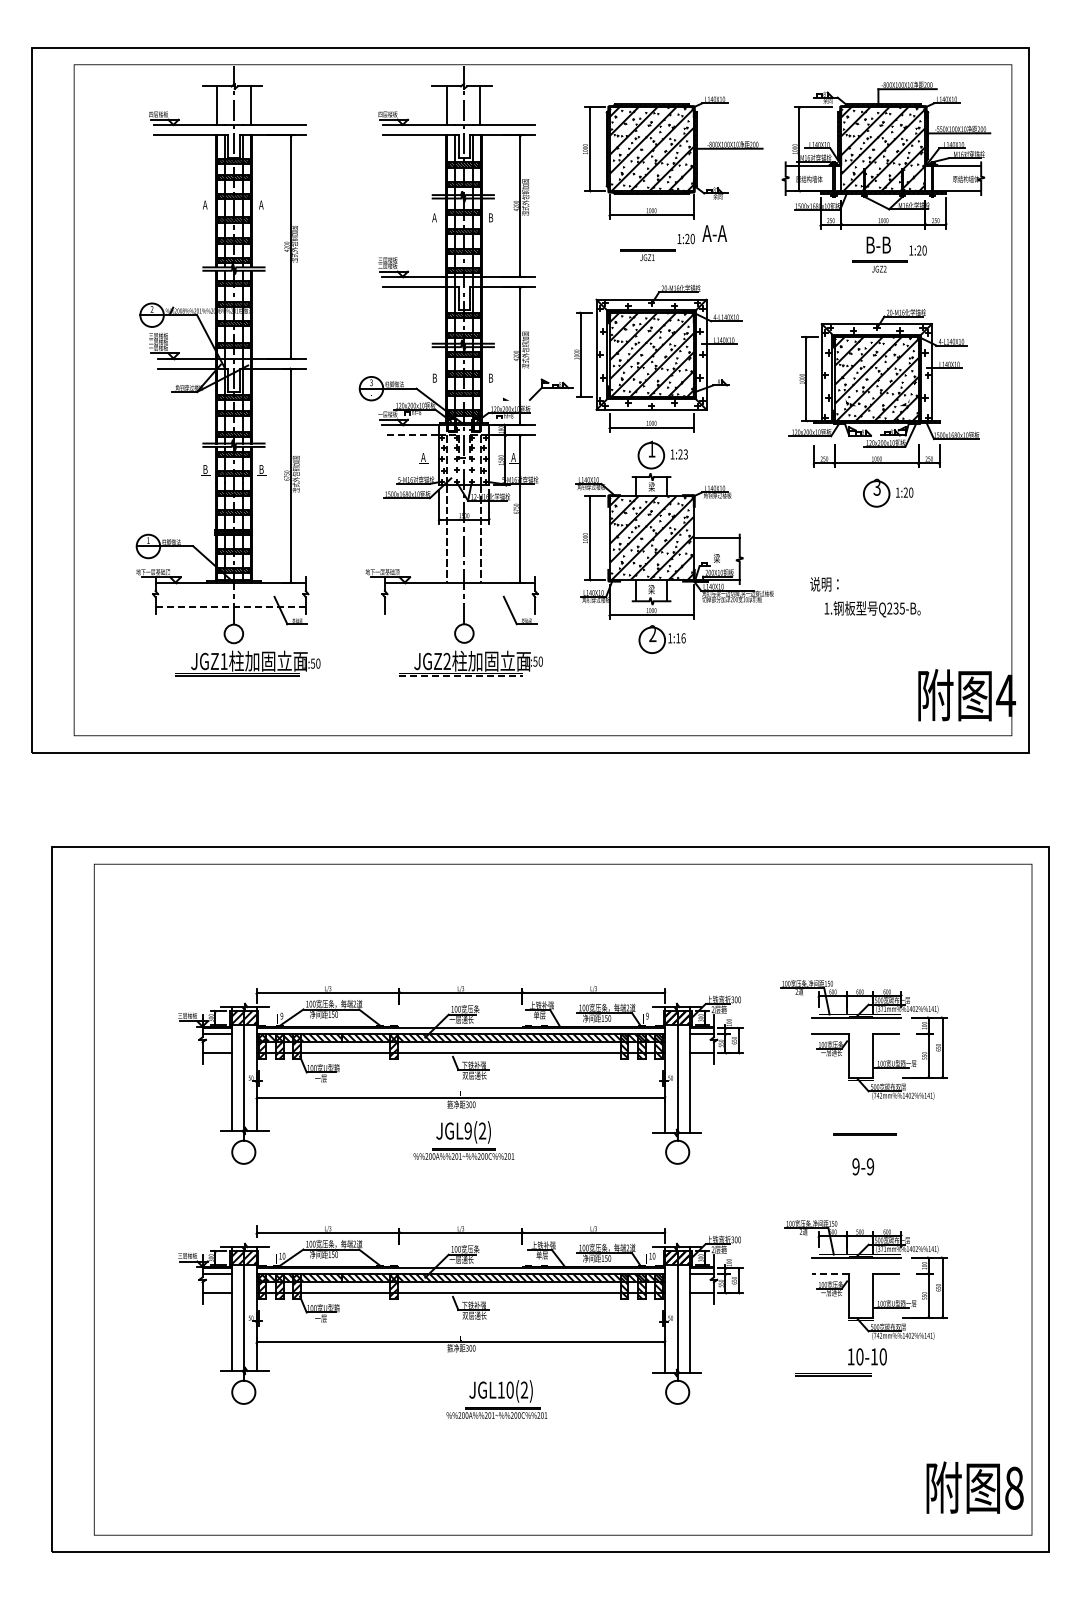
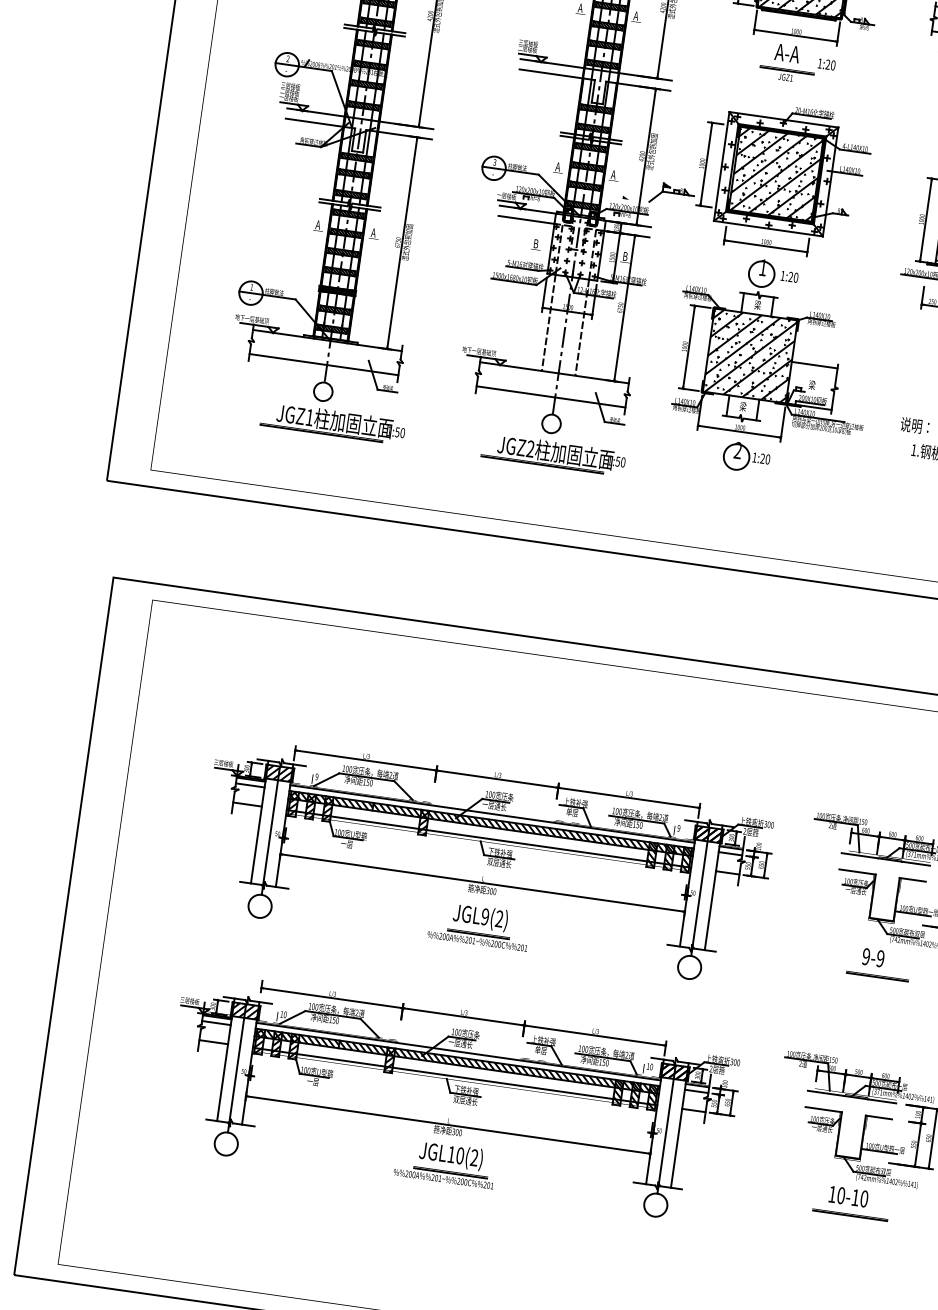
text: (490, 217) -> (636, 15), B -> A
text: (714, 233) -> (787, 53), moved
text: (434, 377) -> (558, 166), B -> A
text: (490, 377) -> (613, 174), B -> A
line: (410, 435) -> (526, 220), dashed -> solid
text: (685, 454) -> (795, 277), 1:23 -> 1:20
text: (423, 457) -> (535, 243), A -> B
text: (513, 457) -> (624, 256), A -> B
text: (204, 469) -> (317, 224), B -> A
text: (261, 469) -> (373, 232), B -> A
line: (231, 606) -> (324, 364), dashed -> solid
line: (459, 606) -> (550, 396), added
text: (680, 638) -> (764, 459), 1:16 -> 1:20
line: (461, 675) -> (542, 464), dashed -> solid
text: (863, 1166) -> (873, 957), moved
line: (829, 1274) -> (822, 1109), dashed -> solid
line: (833, 1373) -> (850, 1213), moved
part: (496, 1399) -> (445, 1163), moved

